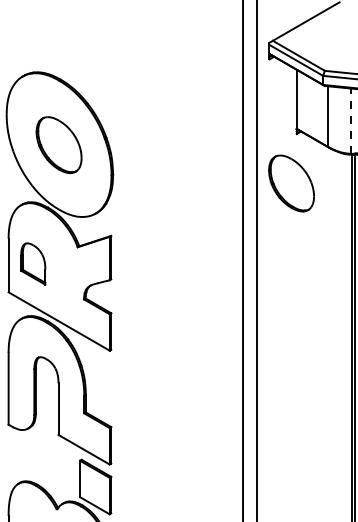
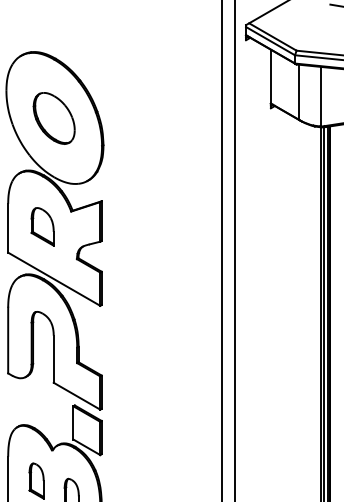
line: (351, 121) -> (320, 96), dashed -> solid
part: (290, 183) -> (265, 153), removed
part: (33, 263) -> (42, 226), moved

